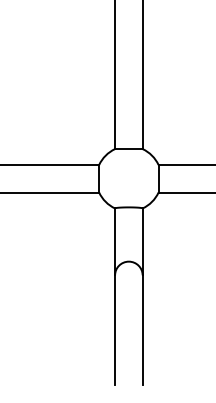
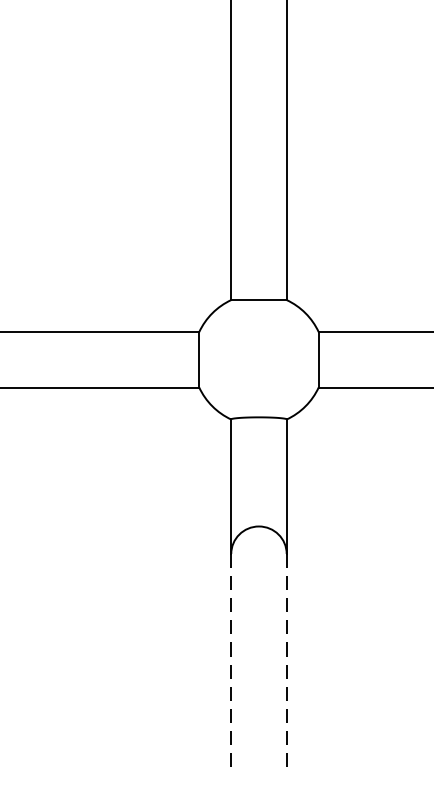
line: (115, 330) -> (232, 664), solid -> dashed
line: (142, 330) -> (286, 664), solid -> dashed

